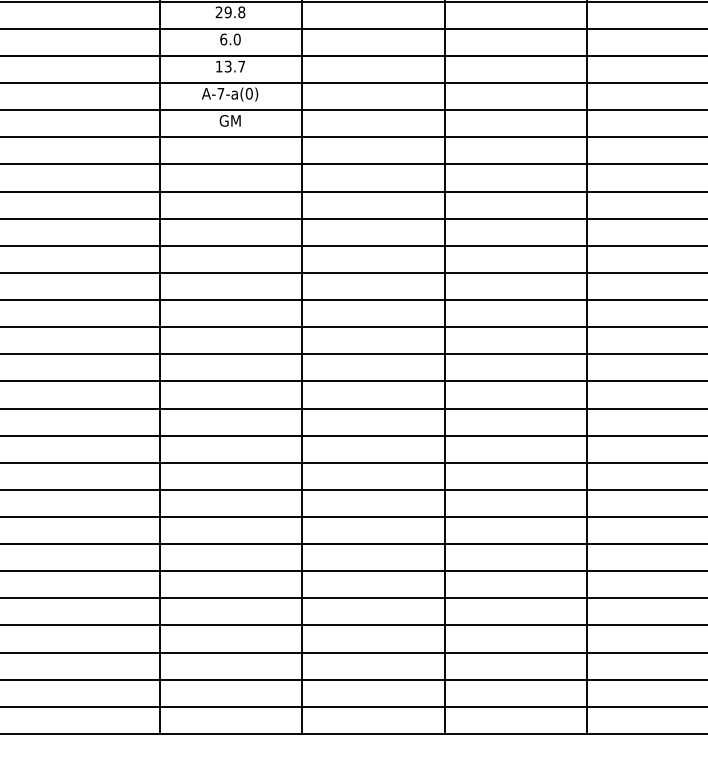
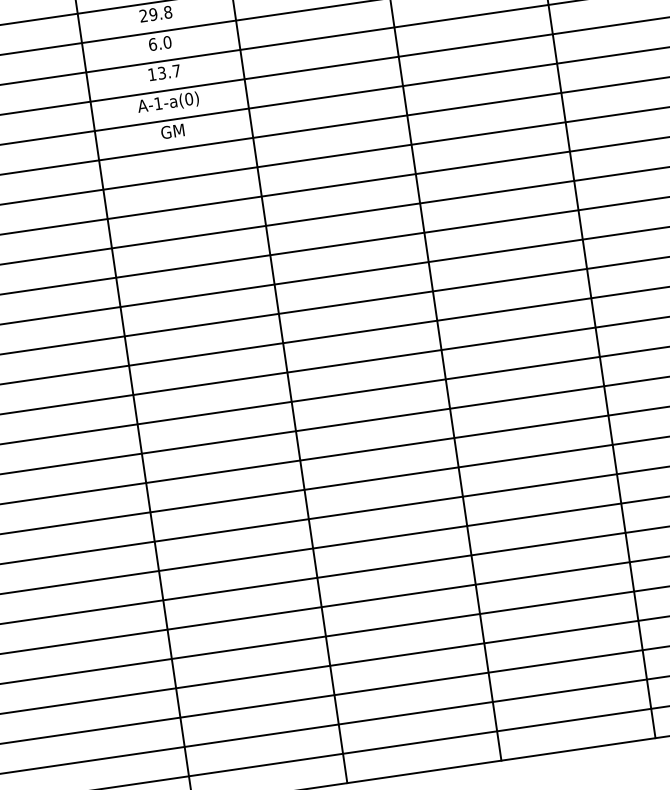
text: (220, 93) -> (157, 103), A-7-a(0) -> A-1-a(0)

